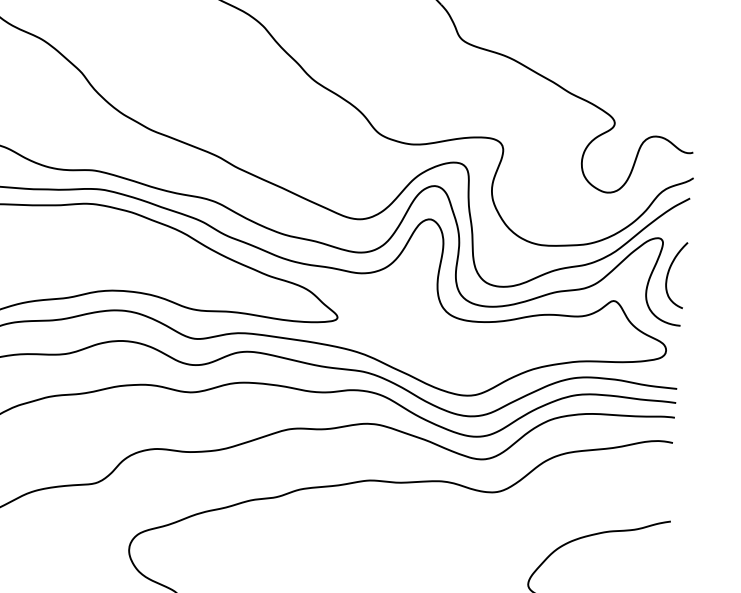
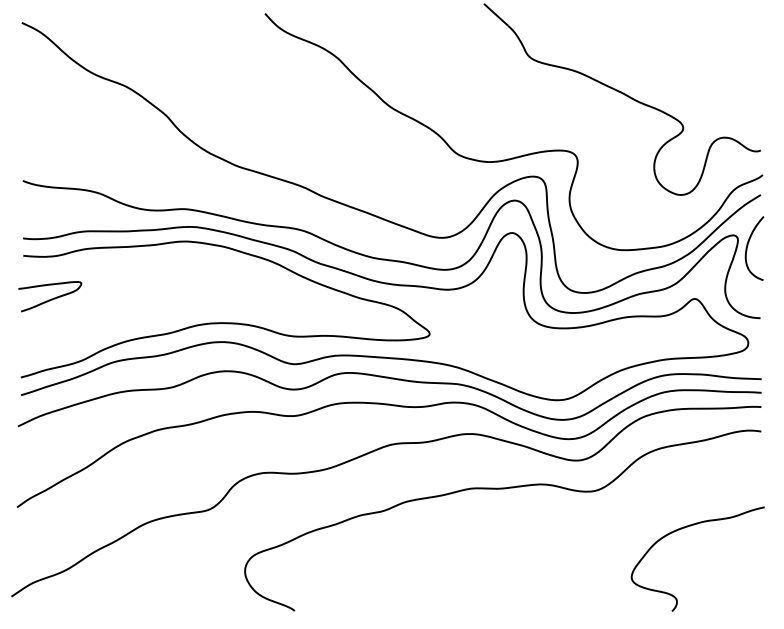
curve: (669, 271) -> (748, 245), moved

